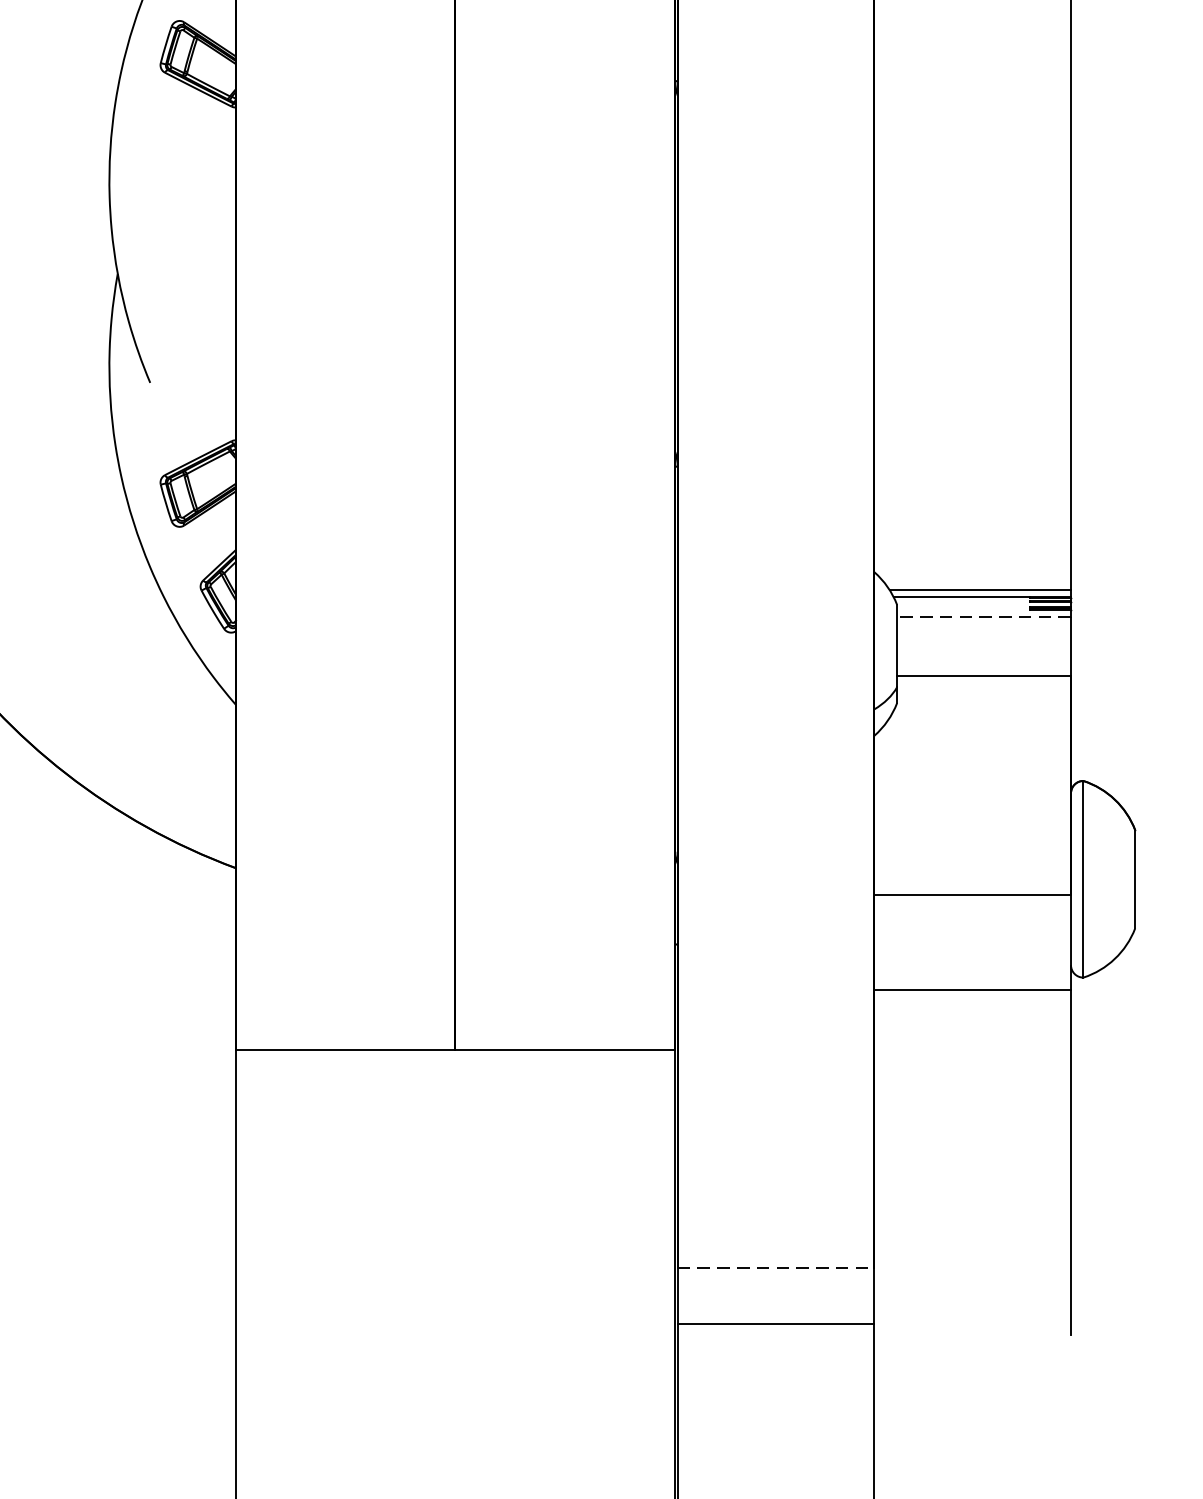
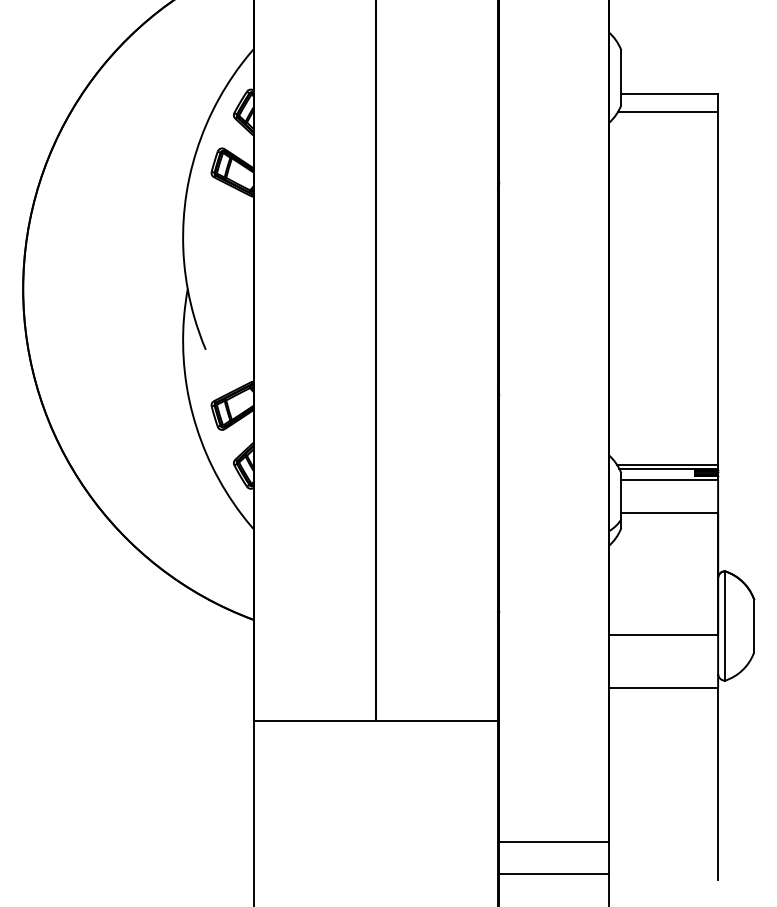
line: (983, 617) -> (669, 480), dashed -> solid
line: (775, 1268) -> (553, 842), dashed -> solid

